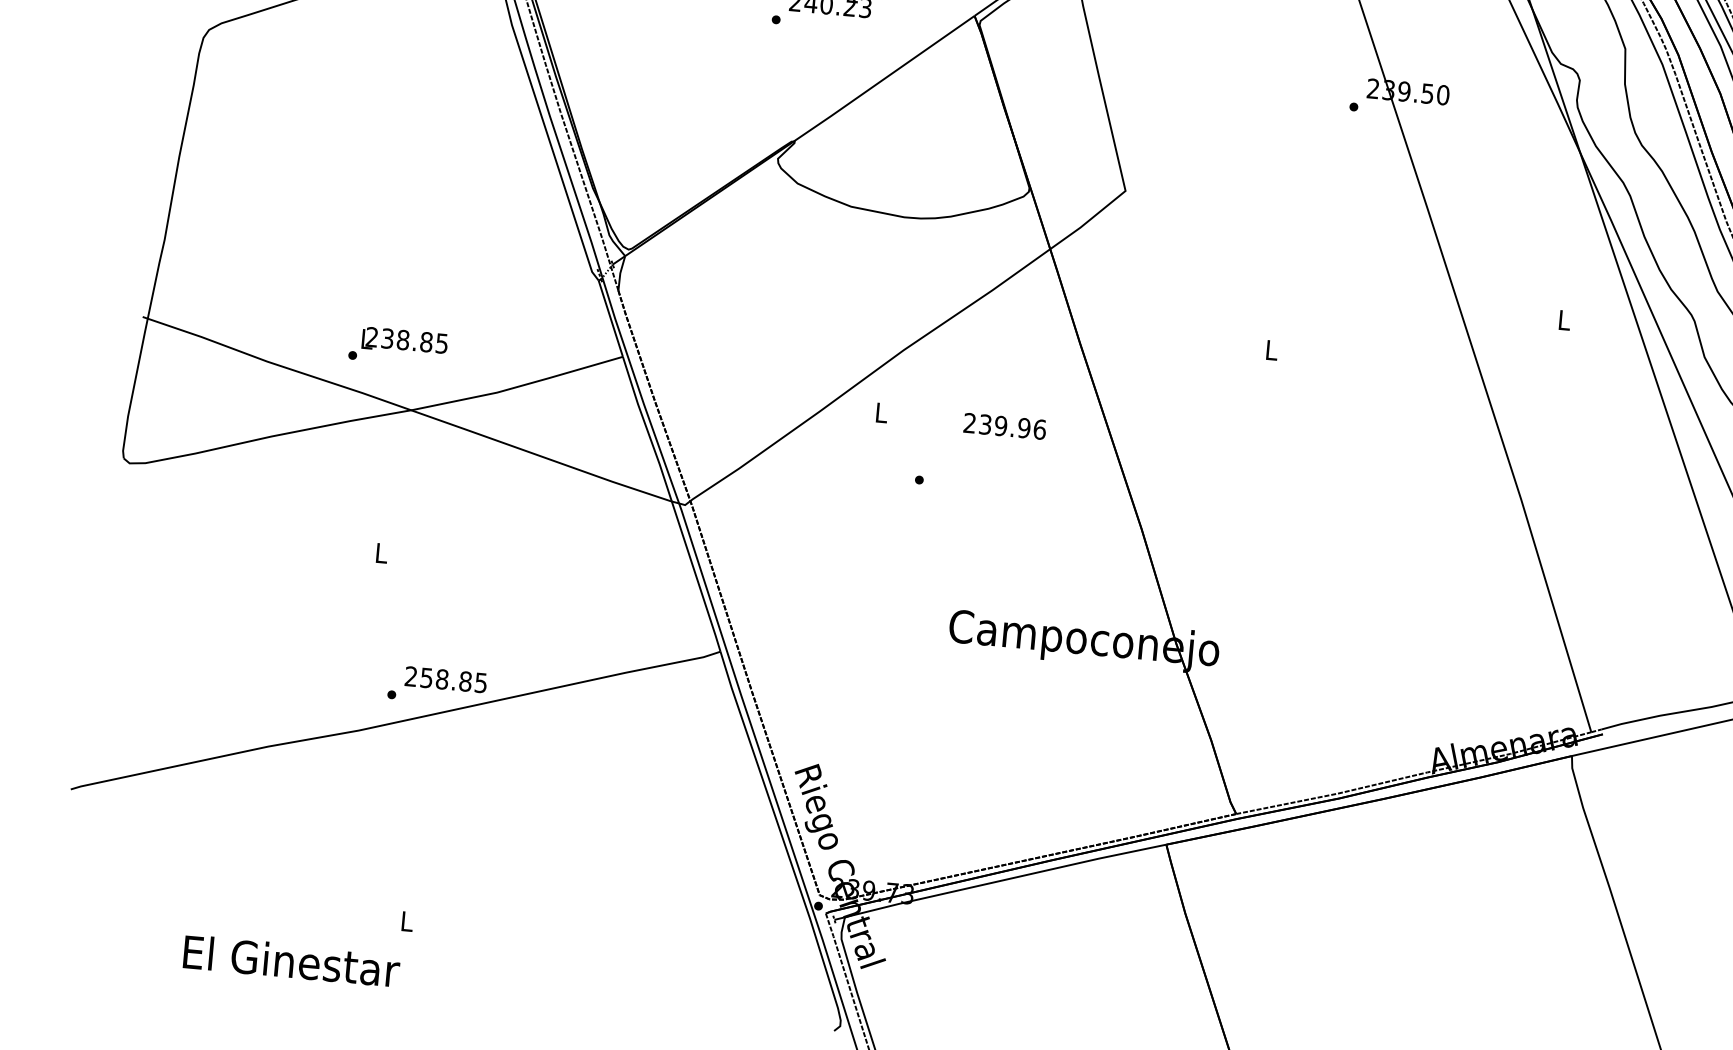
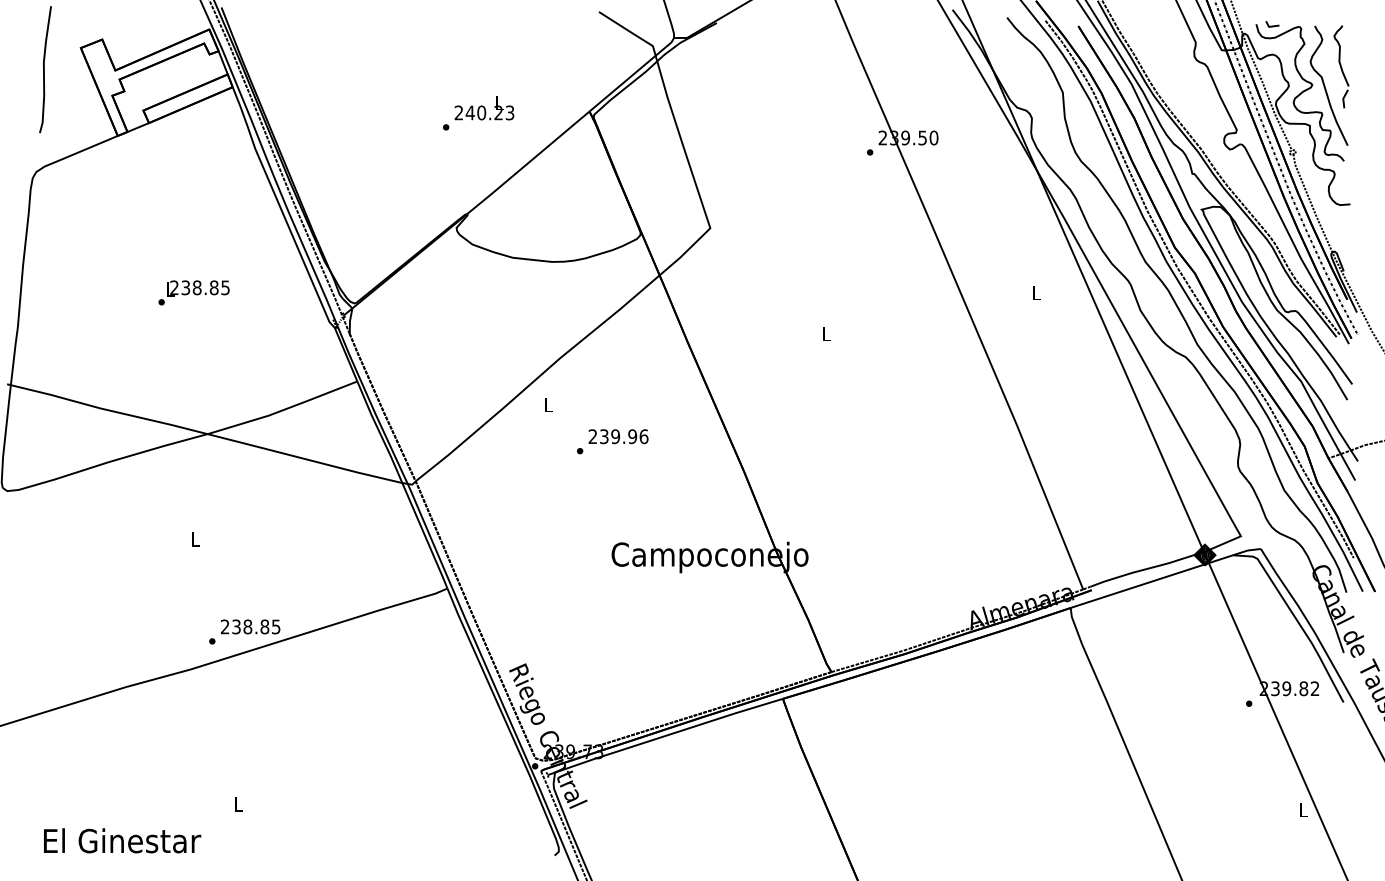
text: (397, 346) -> (193, 292), moved
text: (1004, 426) -> (618, 436), moved
text: (426, 677) -> (236, 626), 258.85 -> 238.85
text: (291, 960) -> (122, 840), moved

